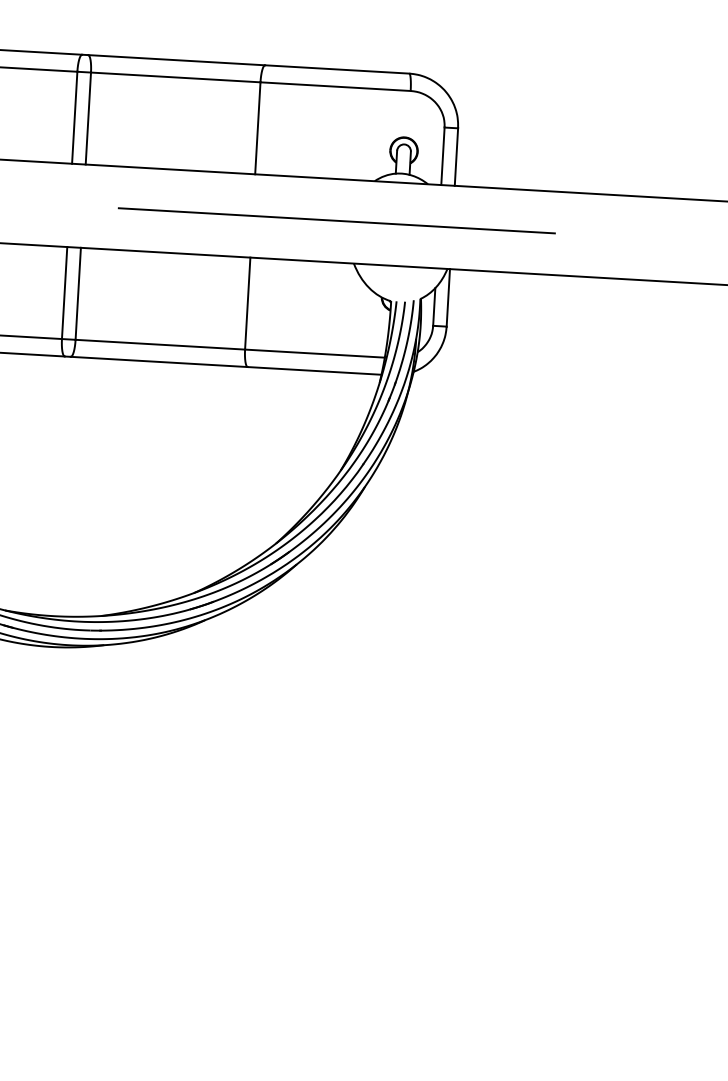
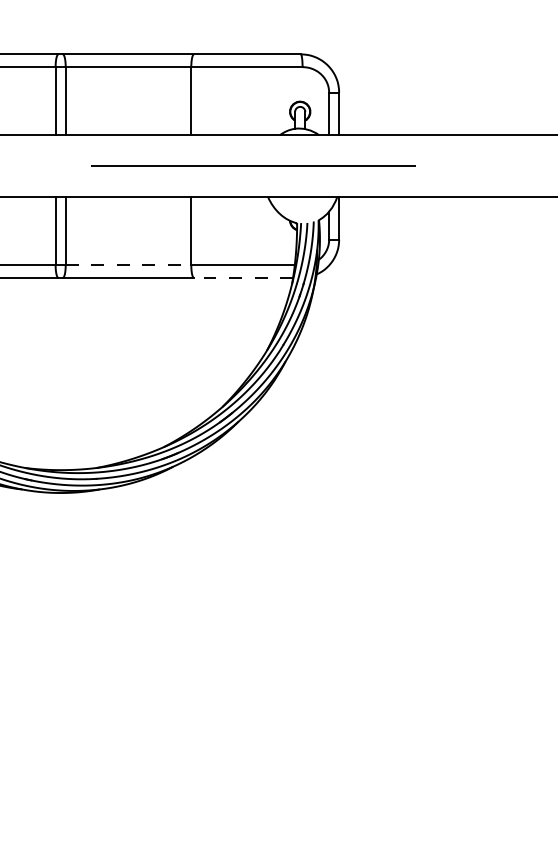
line: (160, 345) -> (128, 265), solid -> dashed
line: (314, 370) -> (243, 277), solid -> dashed

